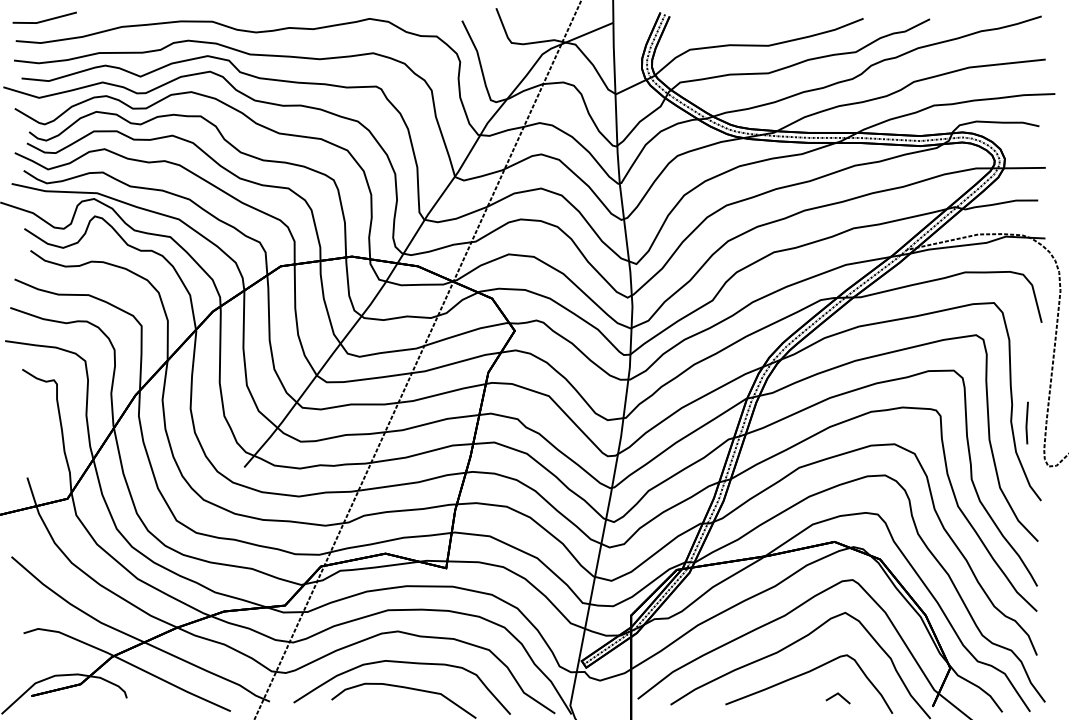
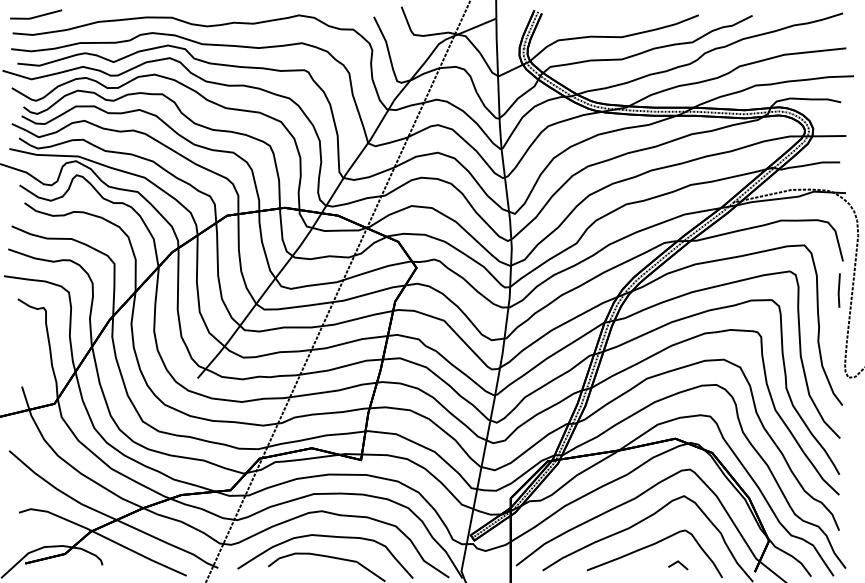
line: (1026, 423) -> (838, 290), moved

